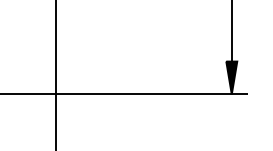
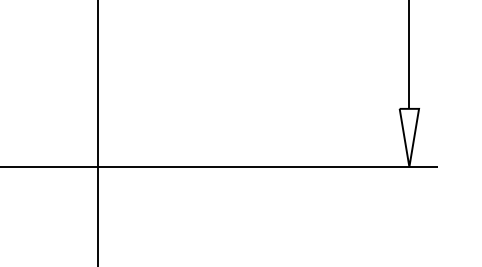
fill: (231, 77) -> (408, 137), removed

